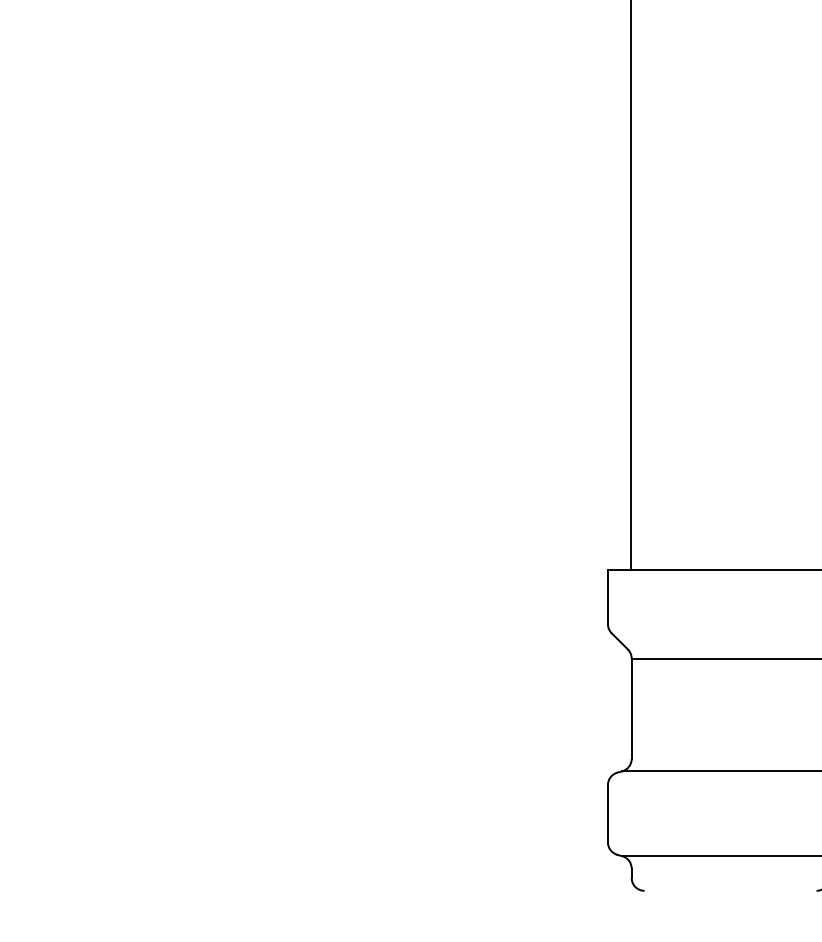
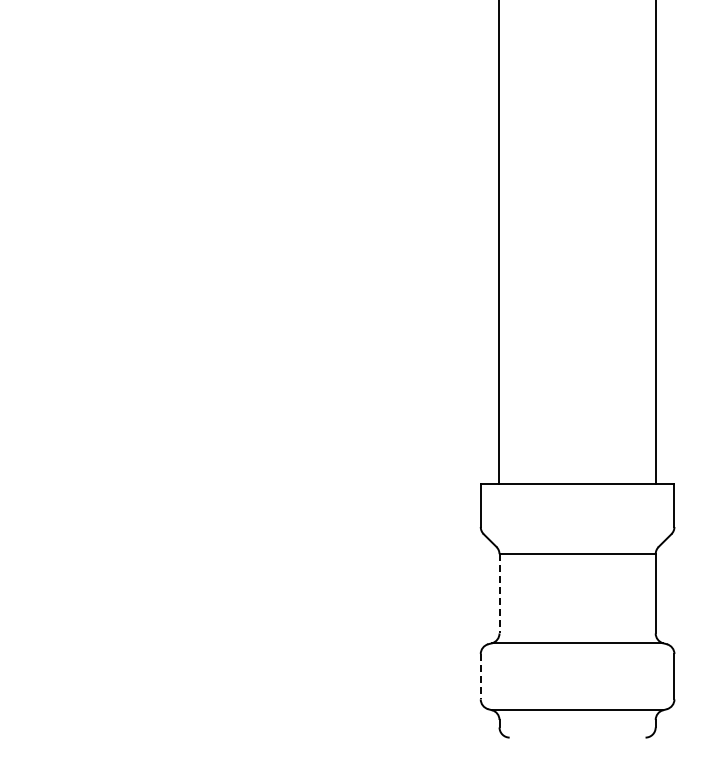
line: (631, 708) -> (499, 593), solid -> dashed
line: (607, 813) -> (480, 676), solid -> dashed

